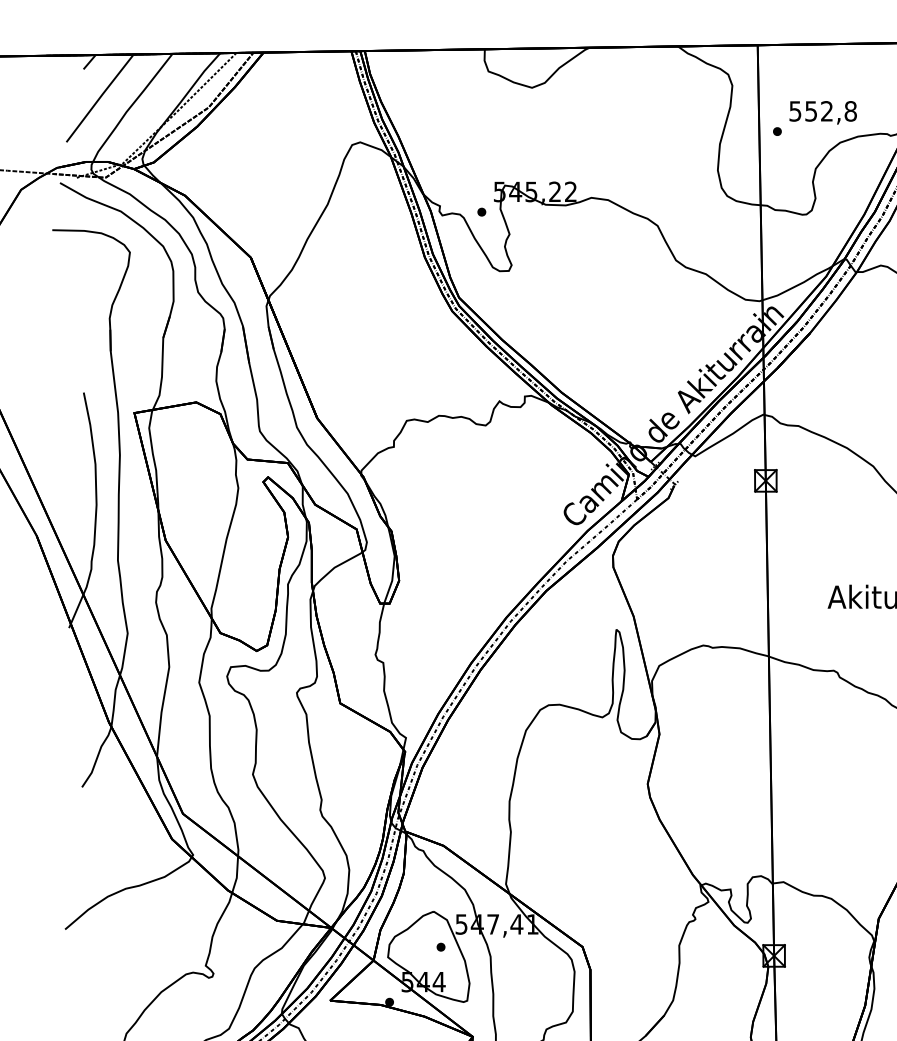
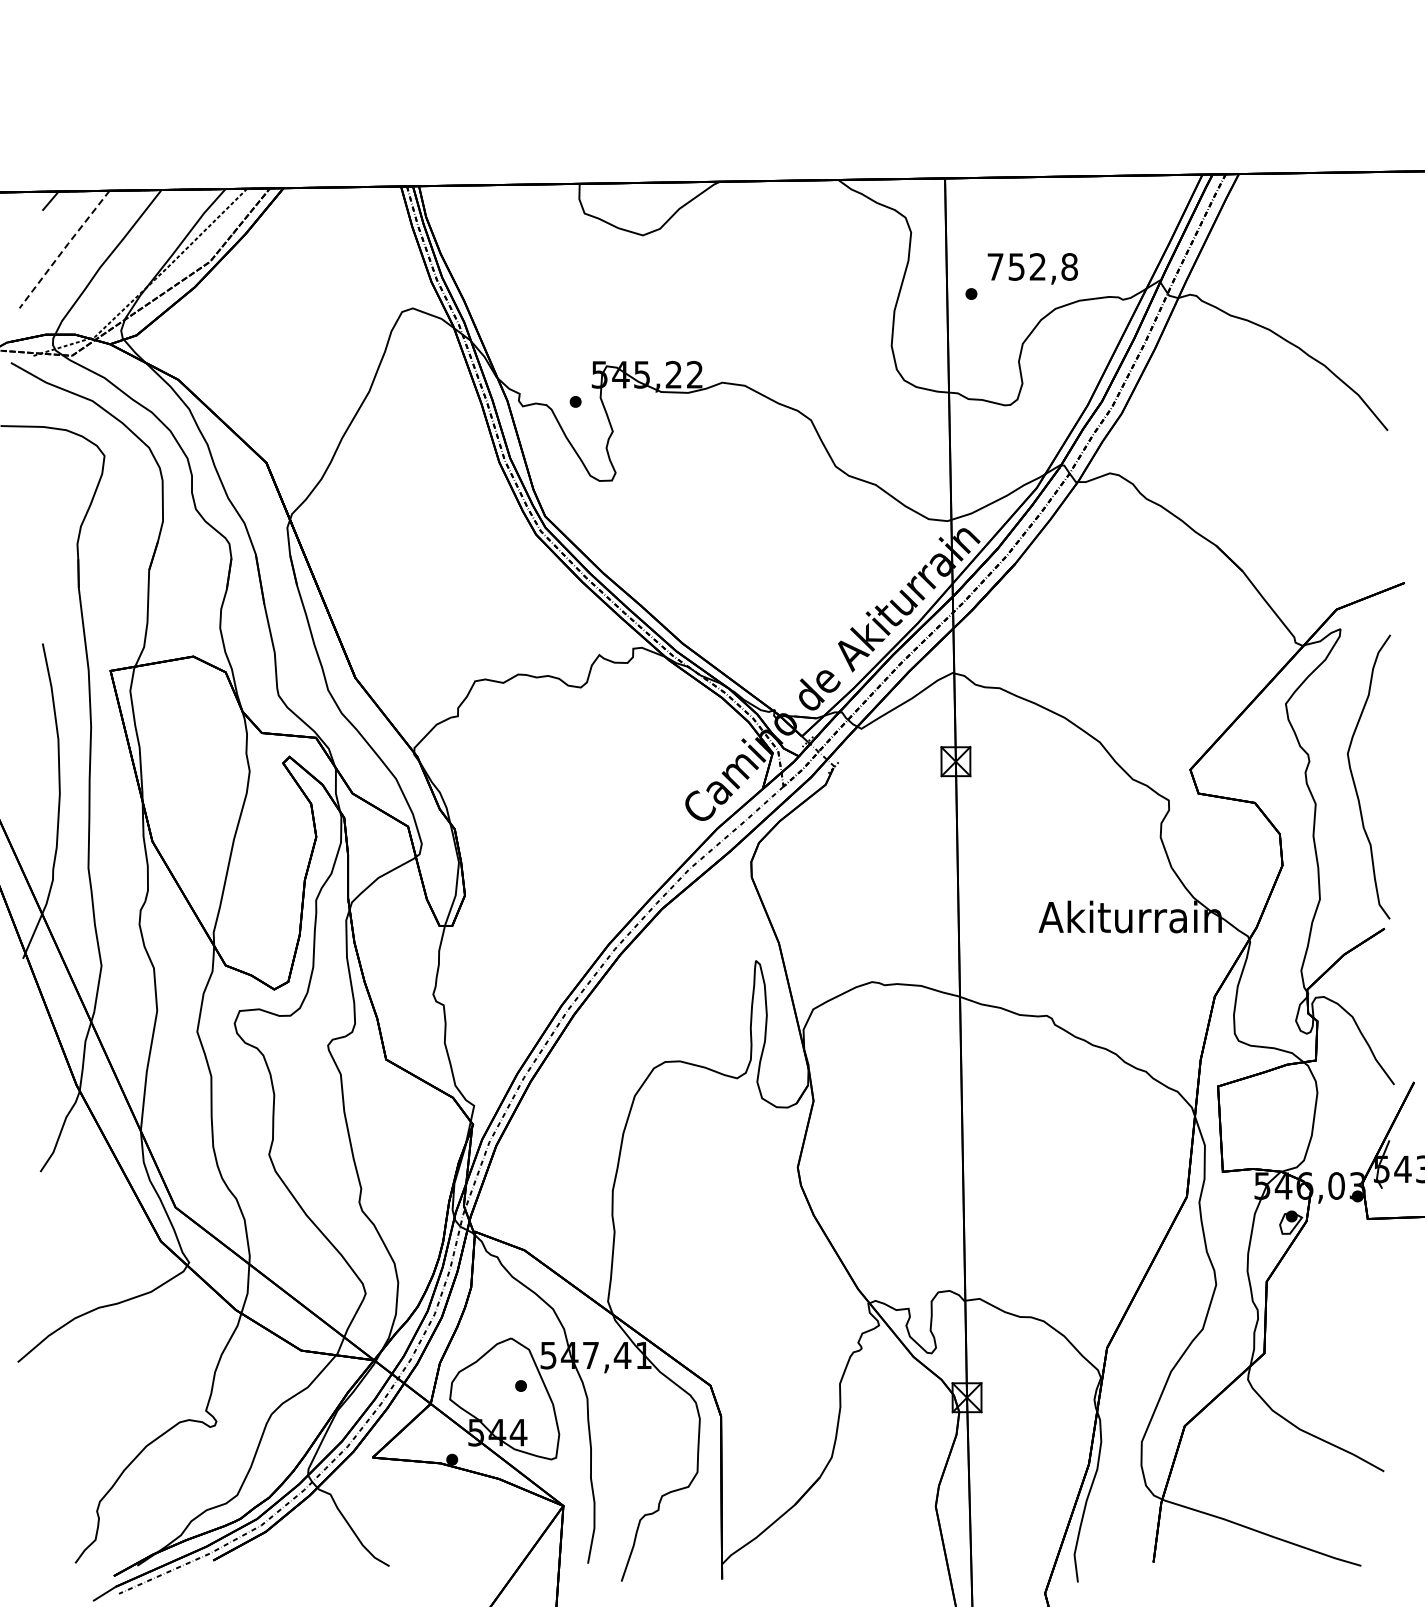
line: (100, 97) -> (64, 248), solid -> dashed
text: (795, 111) -> (995, 266), 552,8 -> 752,8

